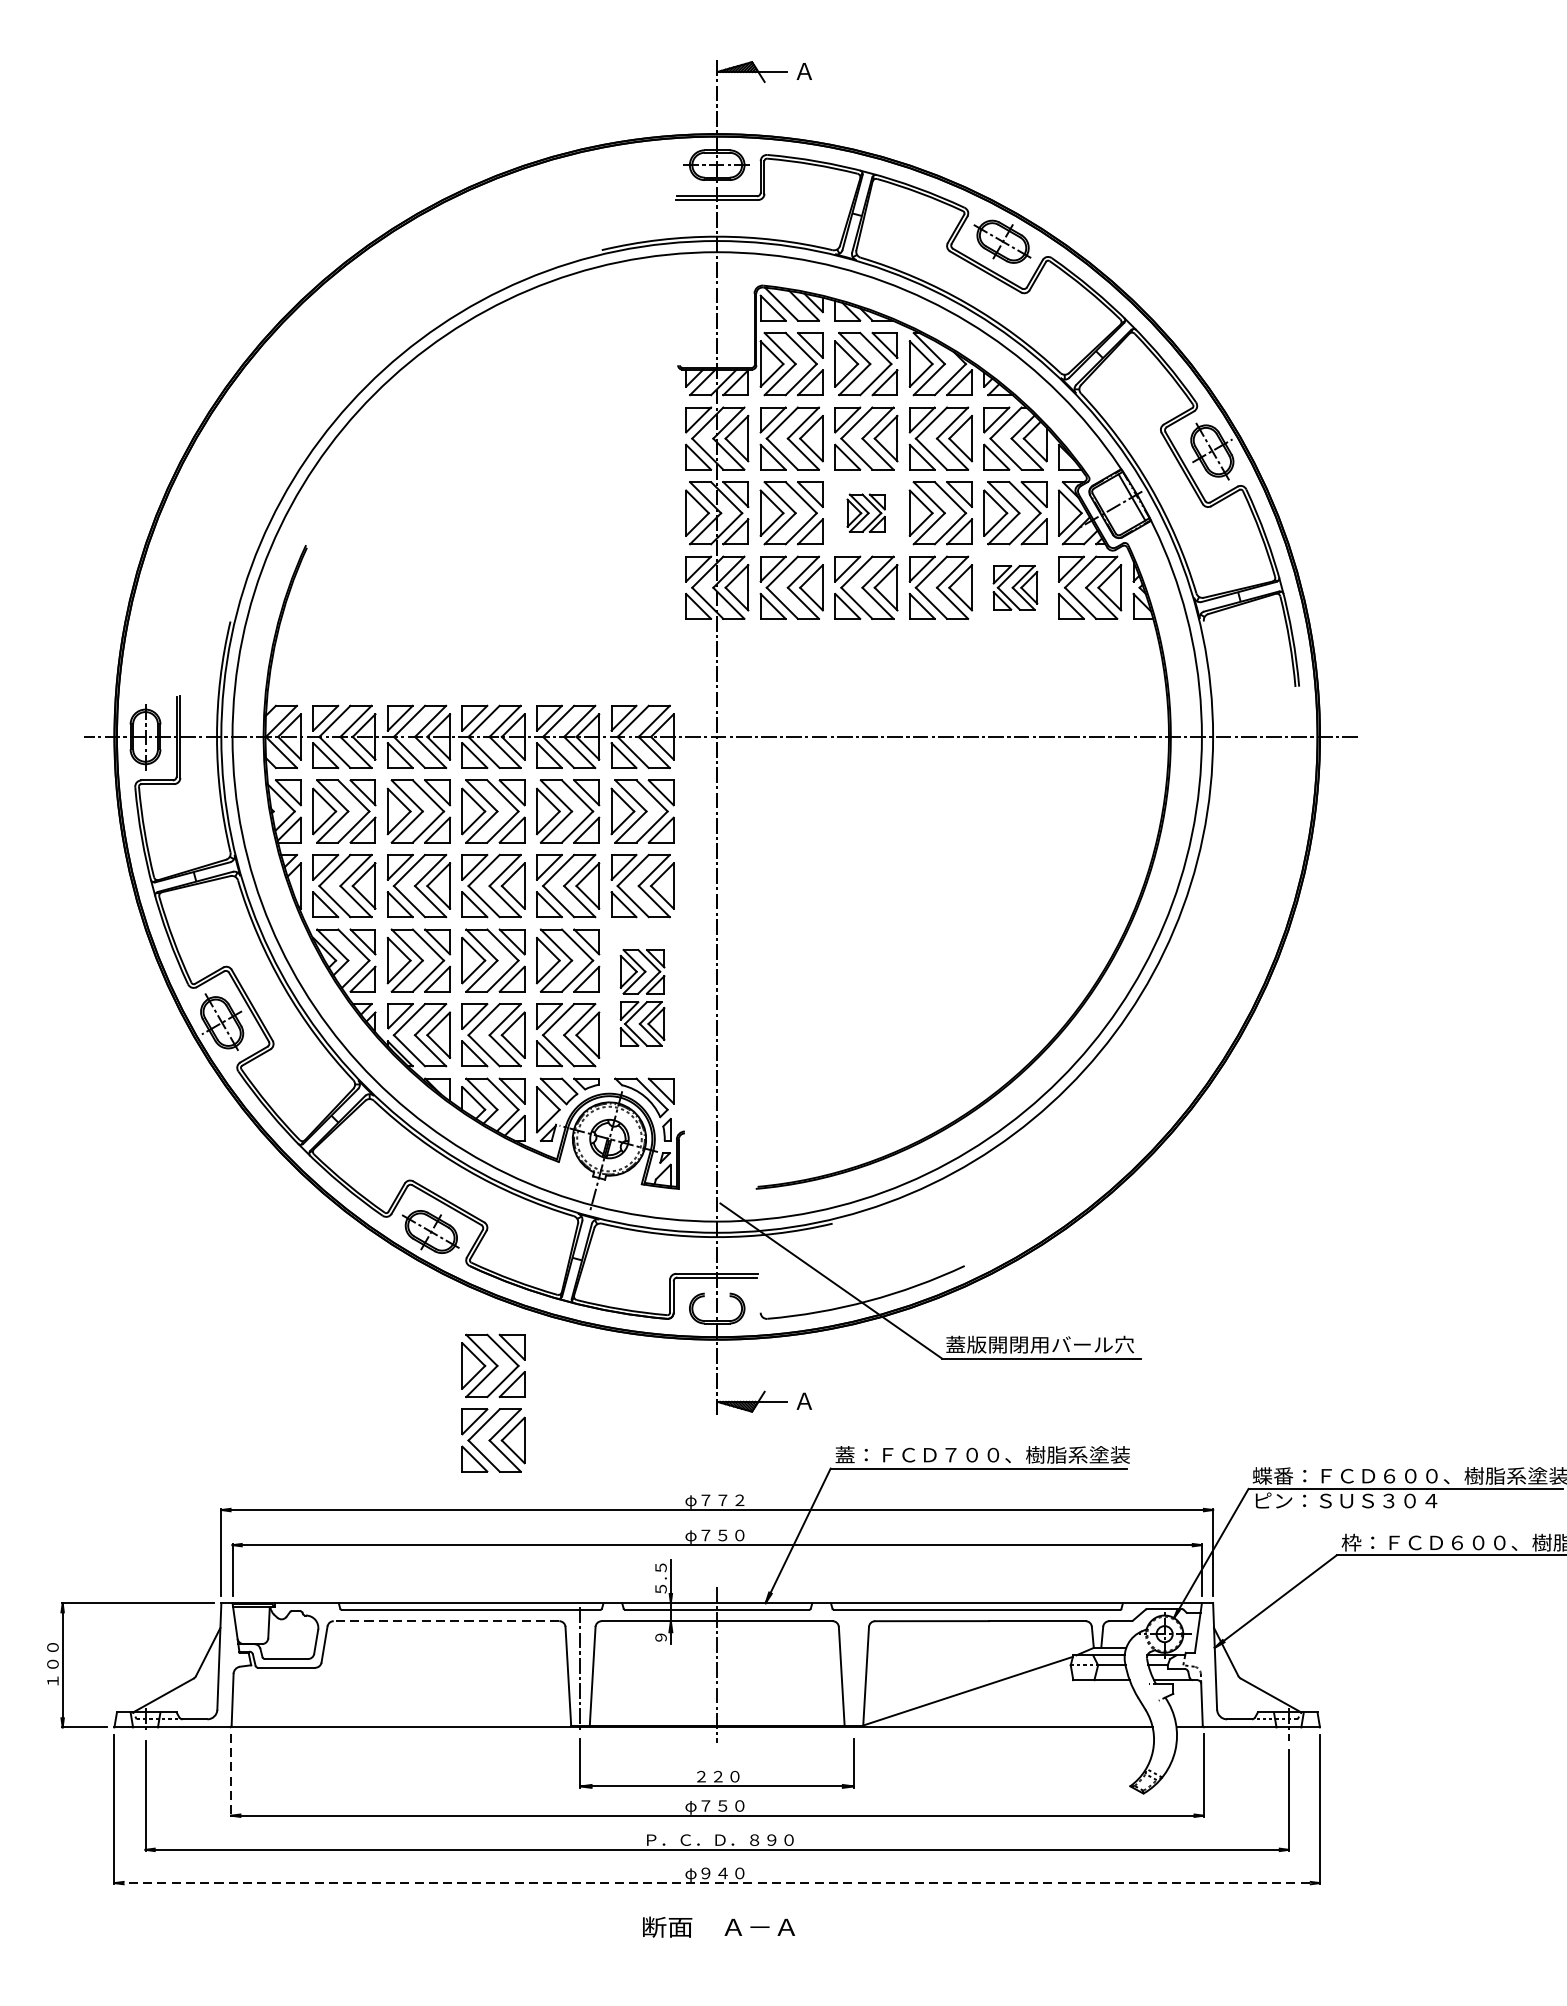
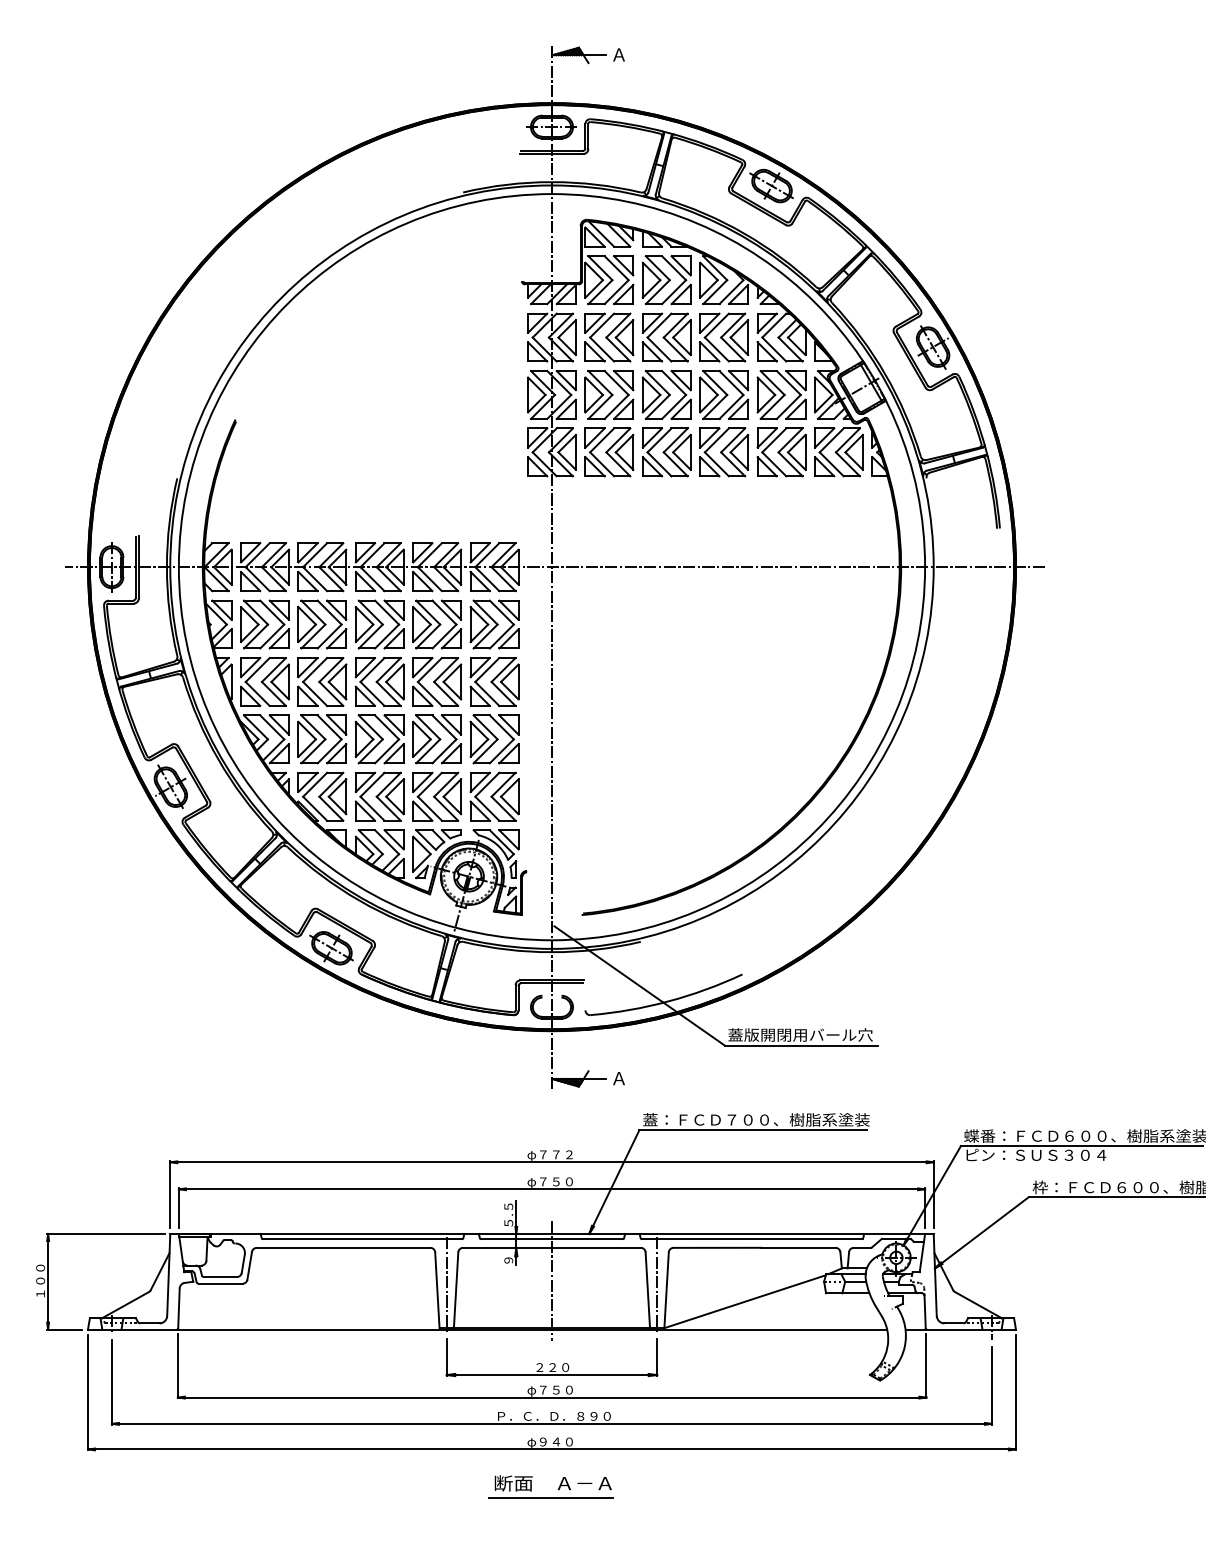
part: (865, 512) -> (666, 394), size x1.67
part: (1015, 587) -> (781, 452), size x1.43
part: (642, 997) -> (494, 767), size x1.43
part: (493, 1402) -> (379, 1079), removed
line: (446, 1620) -> (343, 1247), dashed -> solid
line: (854, 1670) -> (657, 1285), added
line: (230, 1775) -> (177, 1366), dashed -> solid
line: (716, 1883) -> (551, 1449), dashed -> solid
line: (715, 1945) -> (550, 1497), added

